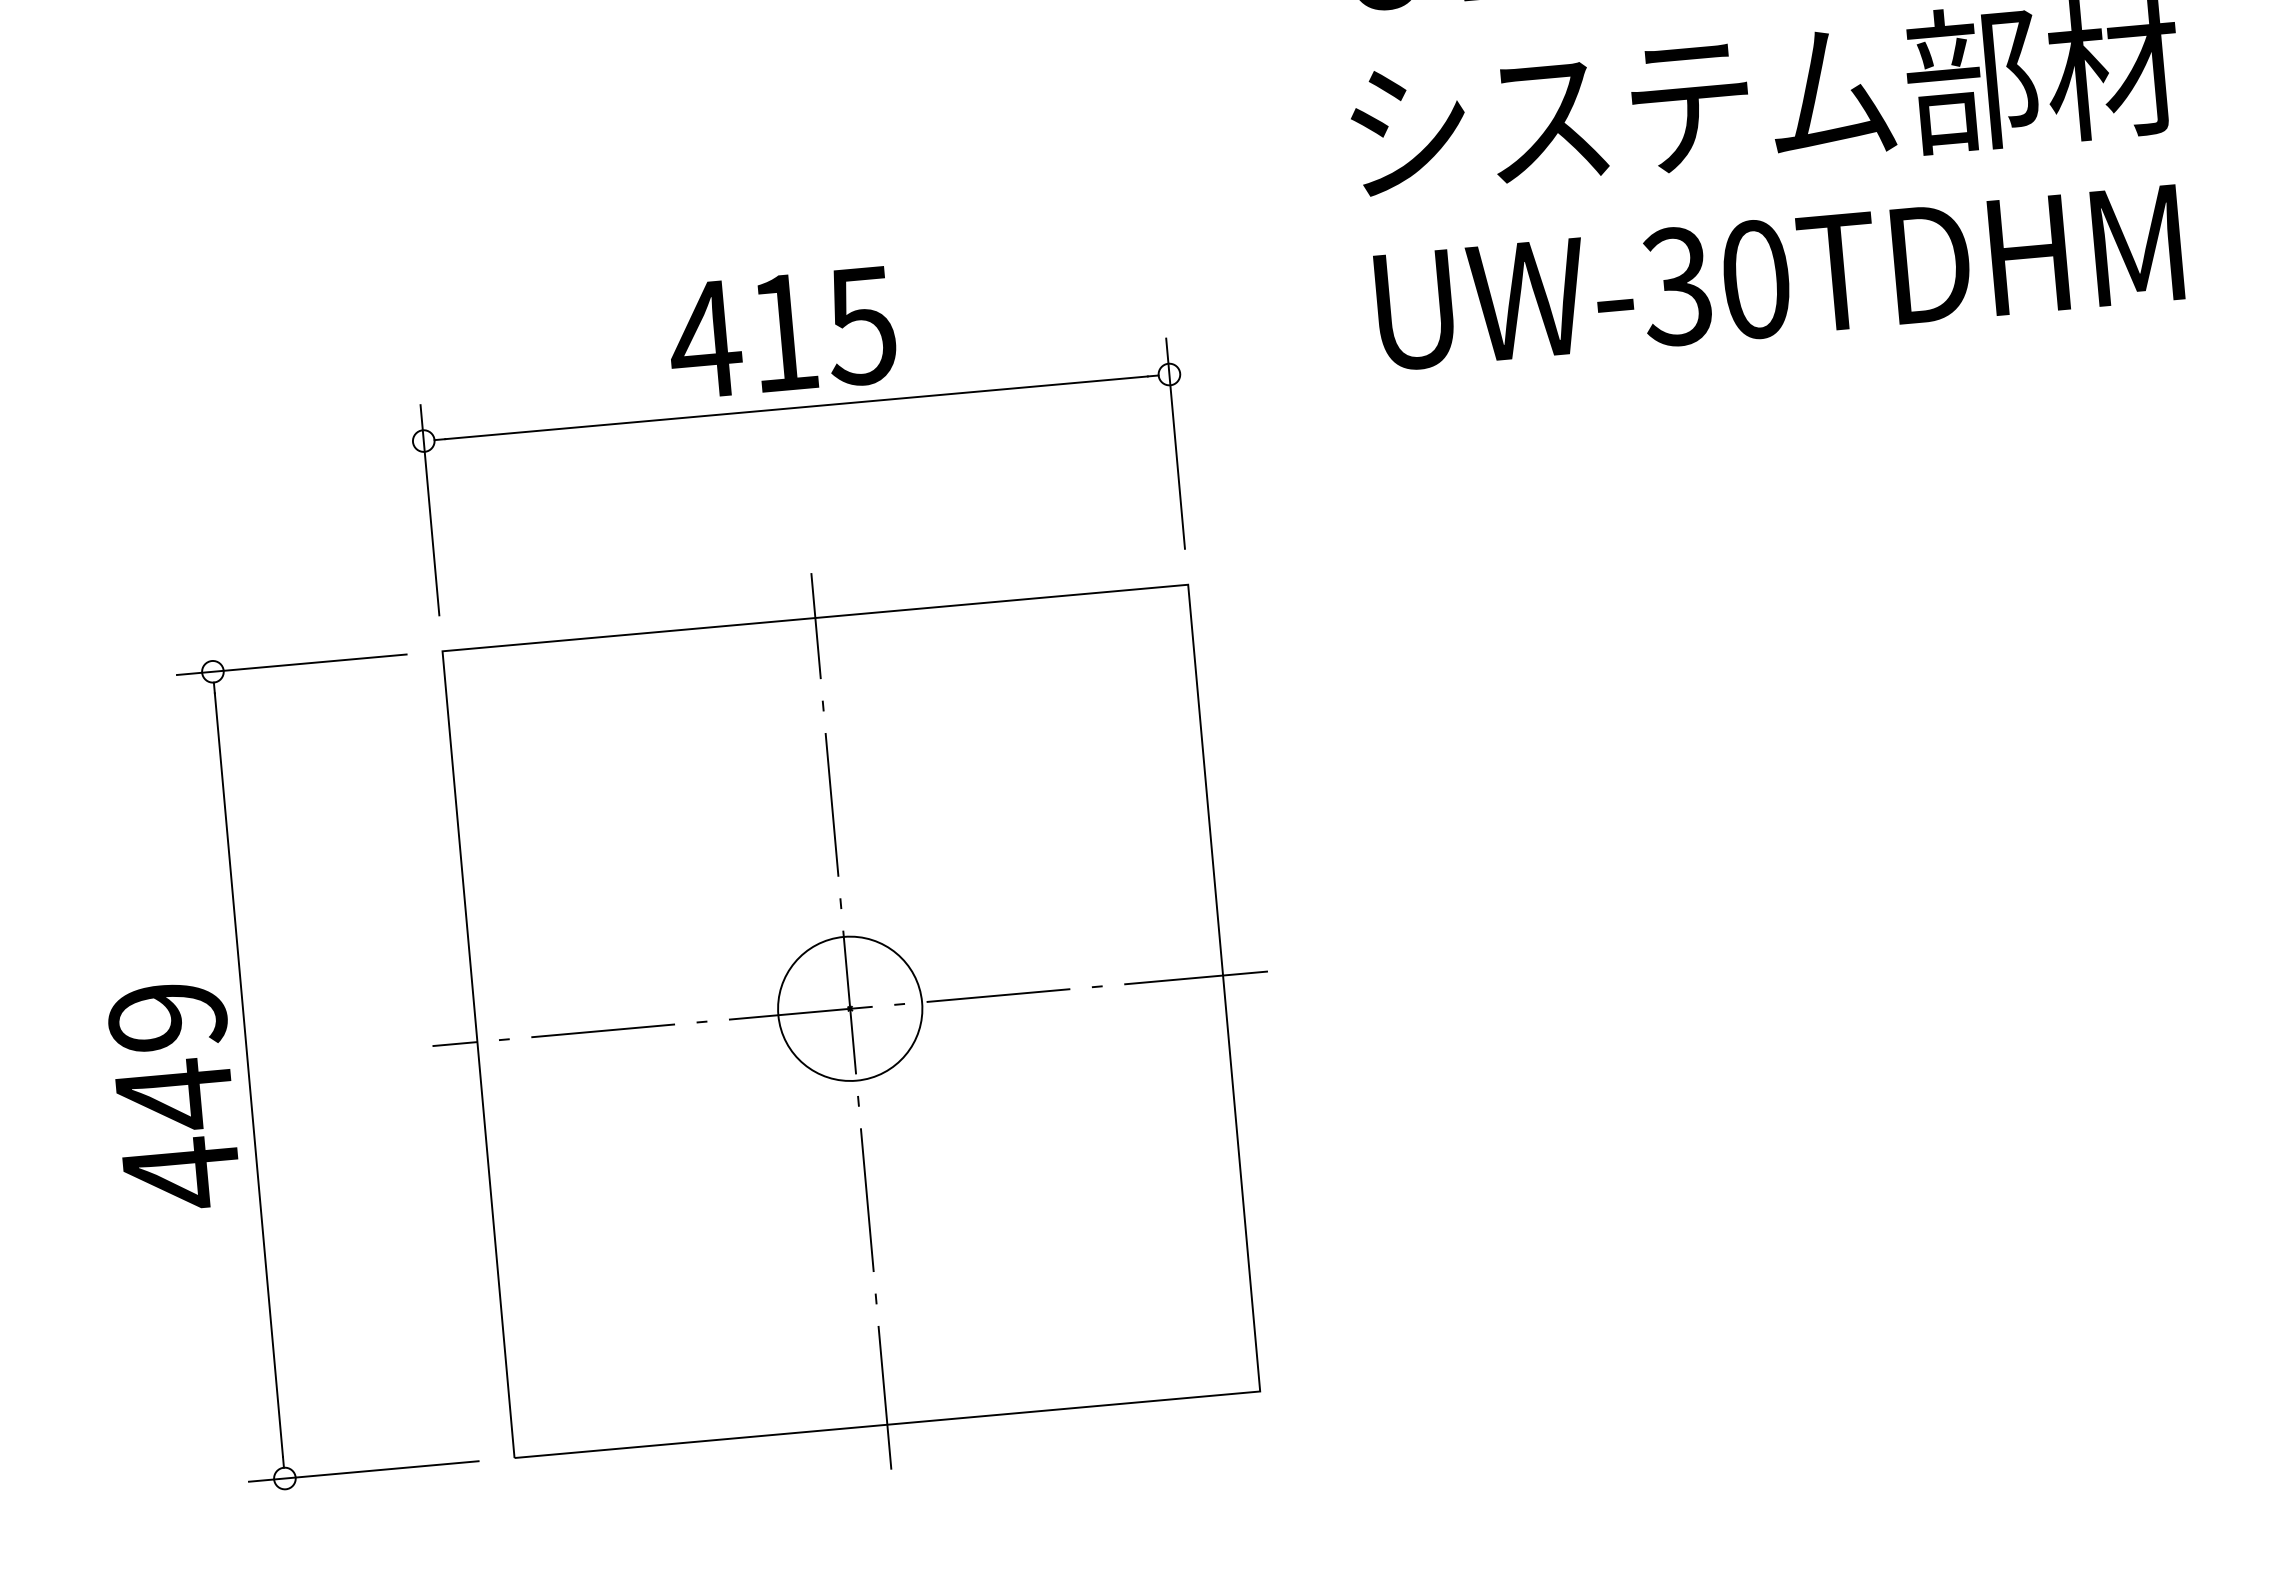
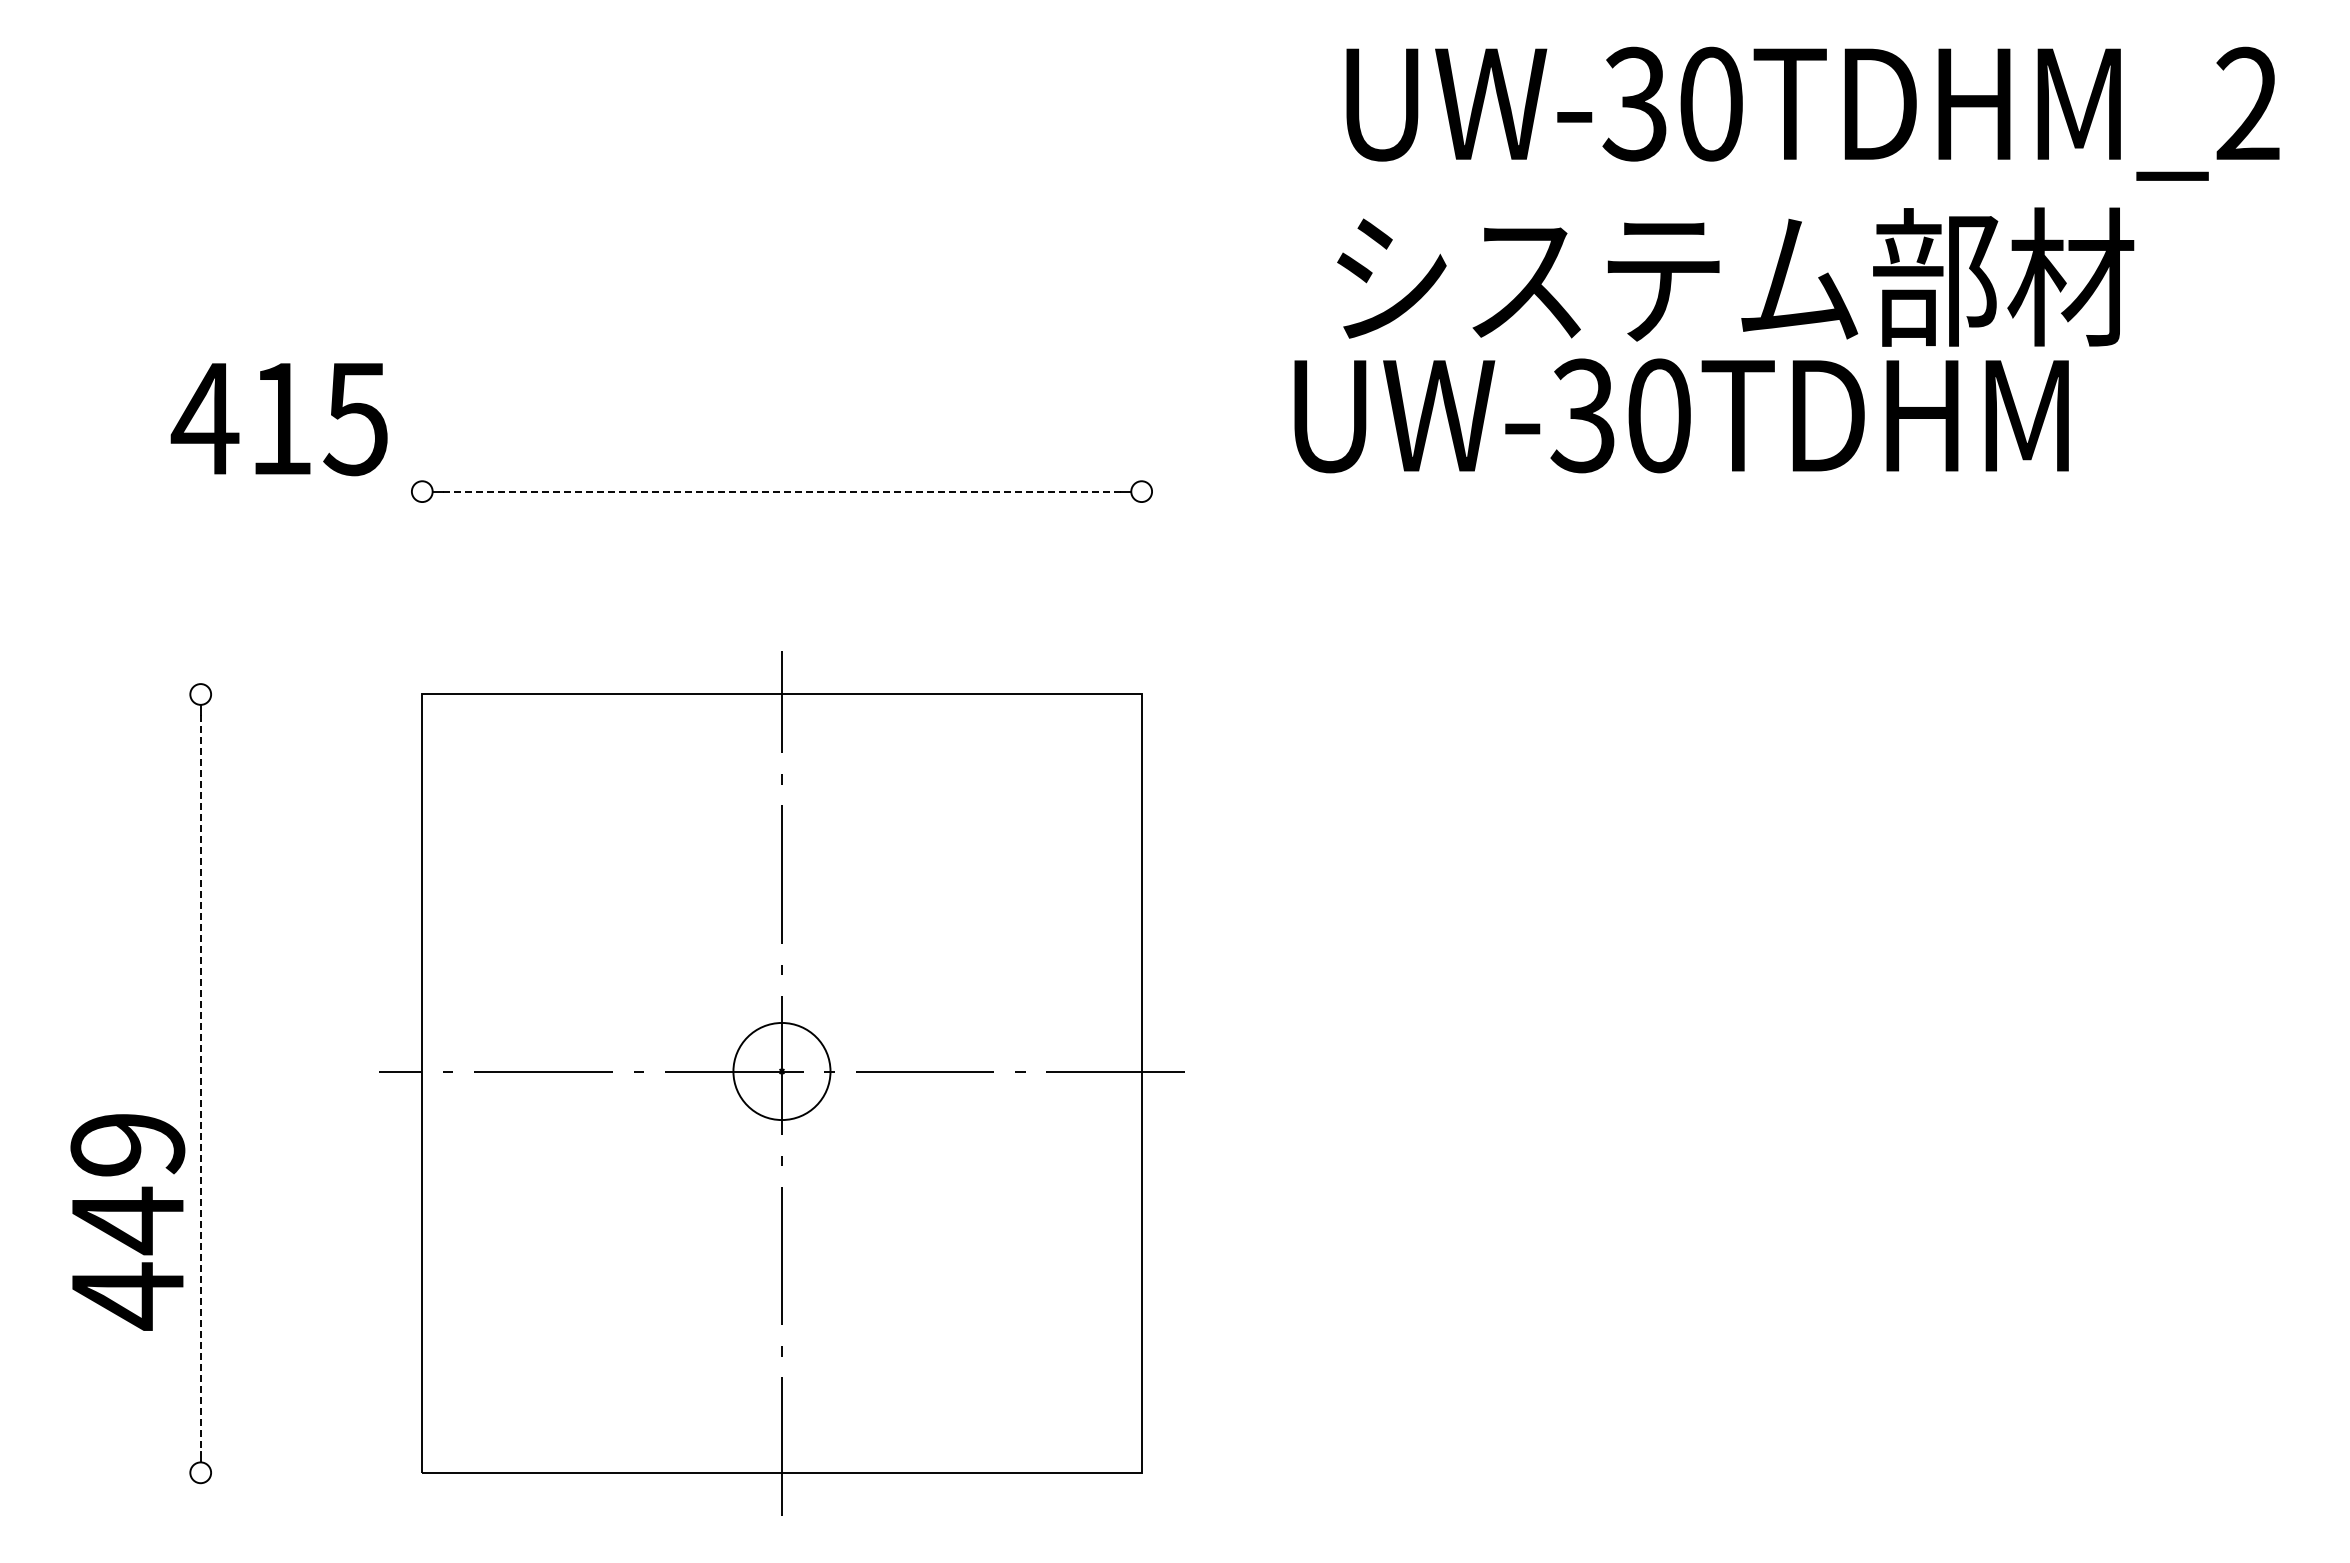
text: (1779, 277) -> (1681, 415), moved
text: (781, 333) -> (278, 419), moved
line: (796, 407) -> (781, 491), solid -> dashed
line: (1175, 442) -> (1141, 557), removed
line: (430, 509) -> (422, 557), removed
line: (291, 664) -> (276, 694), removed
circle: (849, 1008) -> (781, 1071), size x0.7
line: (248, 1076) -> (200, 1084), solid -> dashed
text: (174, 1097) -> (127, 1222), moved
line: (363, 1471) -> (276, 1472), removed

